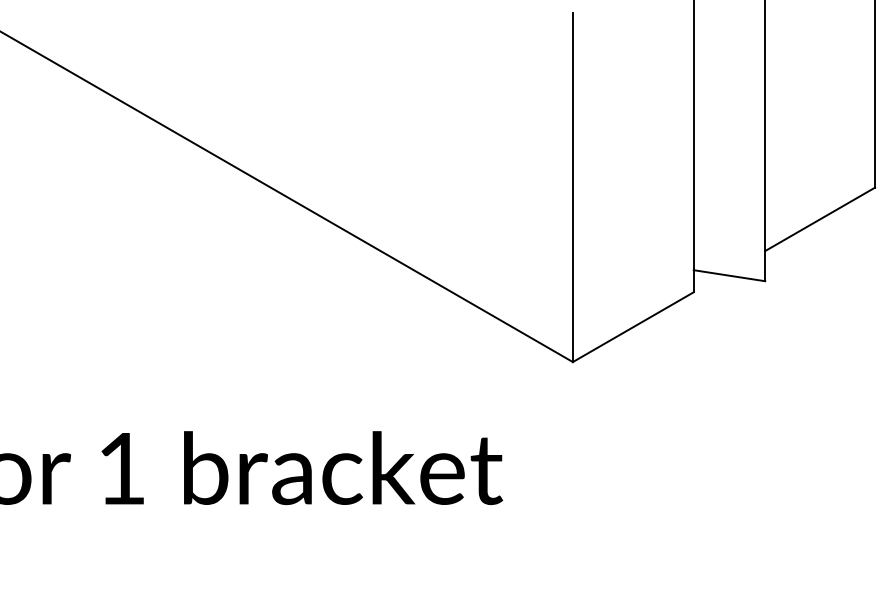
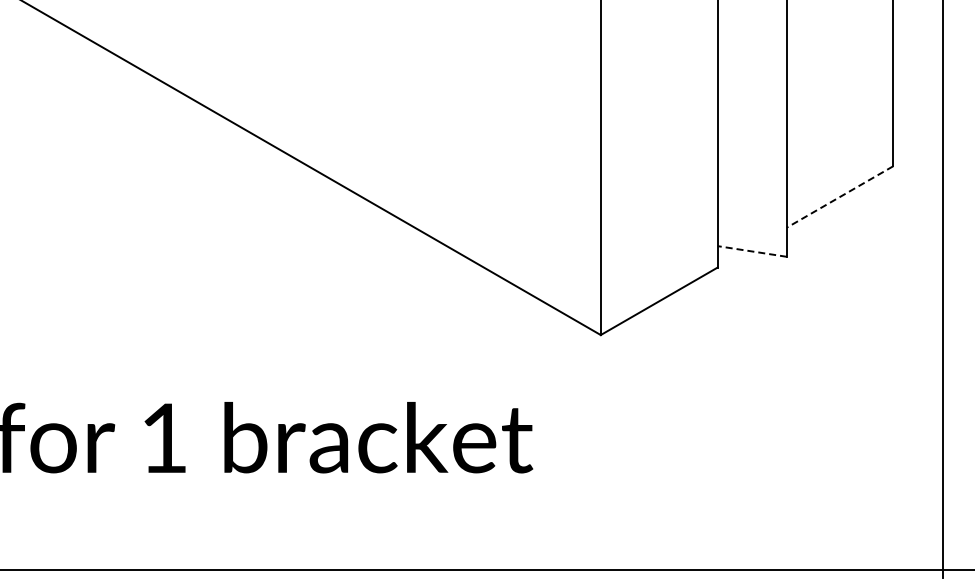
line: (819, 219) -> (839, 197), solid -> dashed
line: (728, 275) -> (751, 251), solid -> dashed

